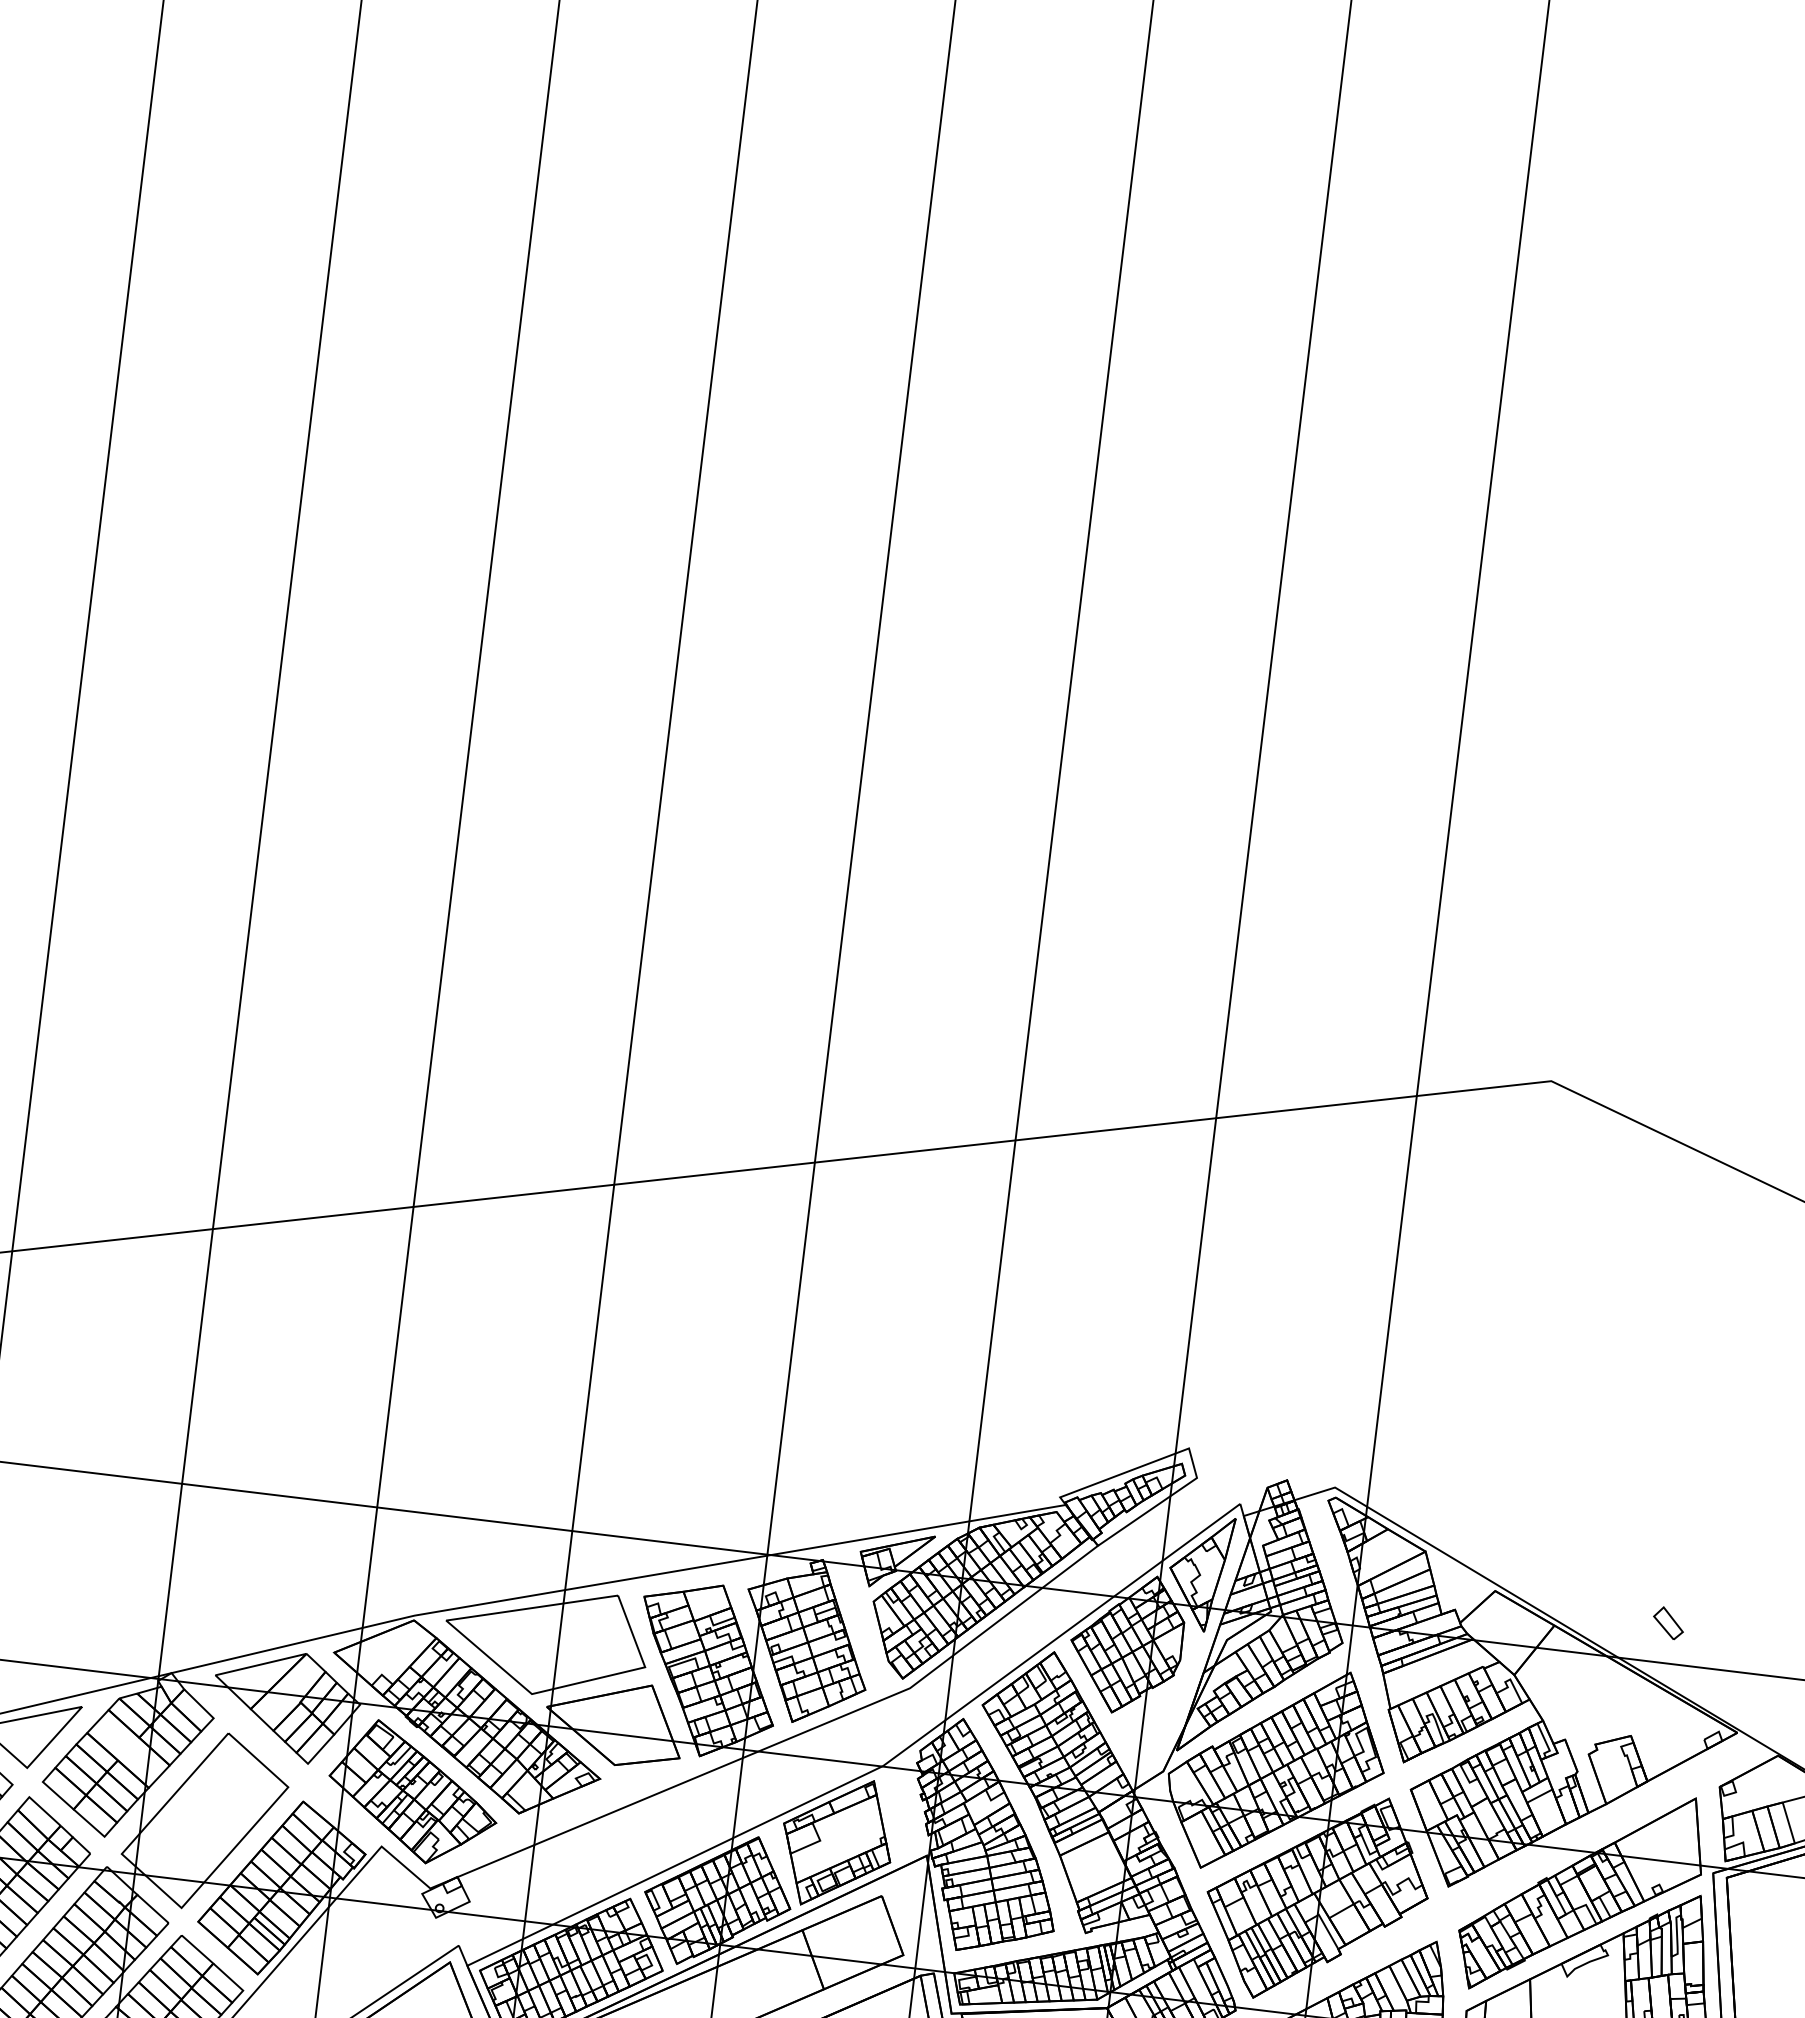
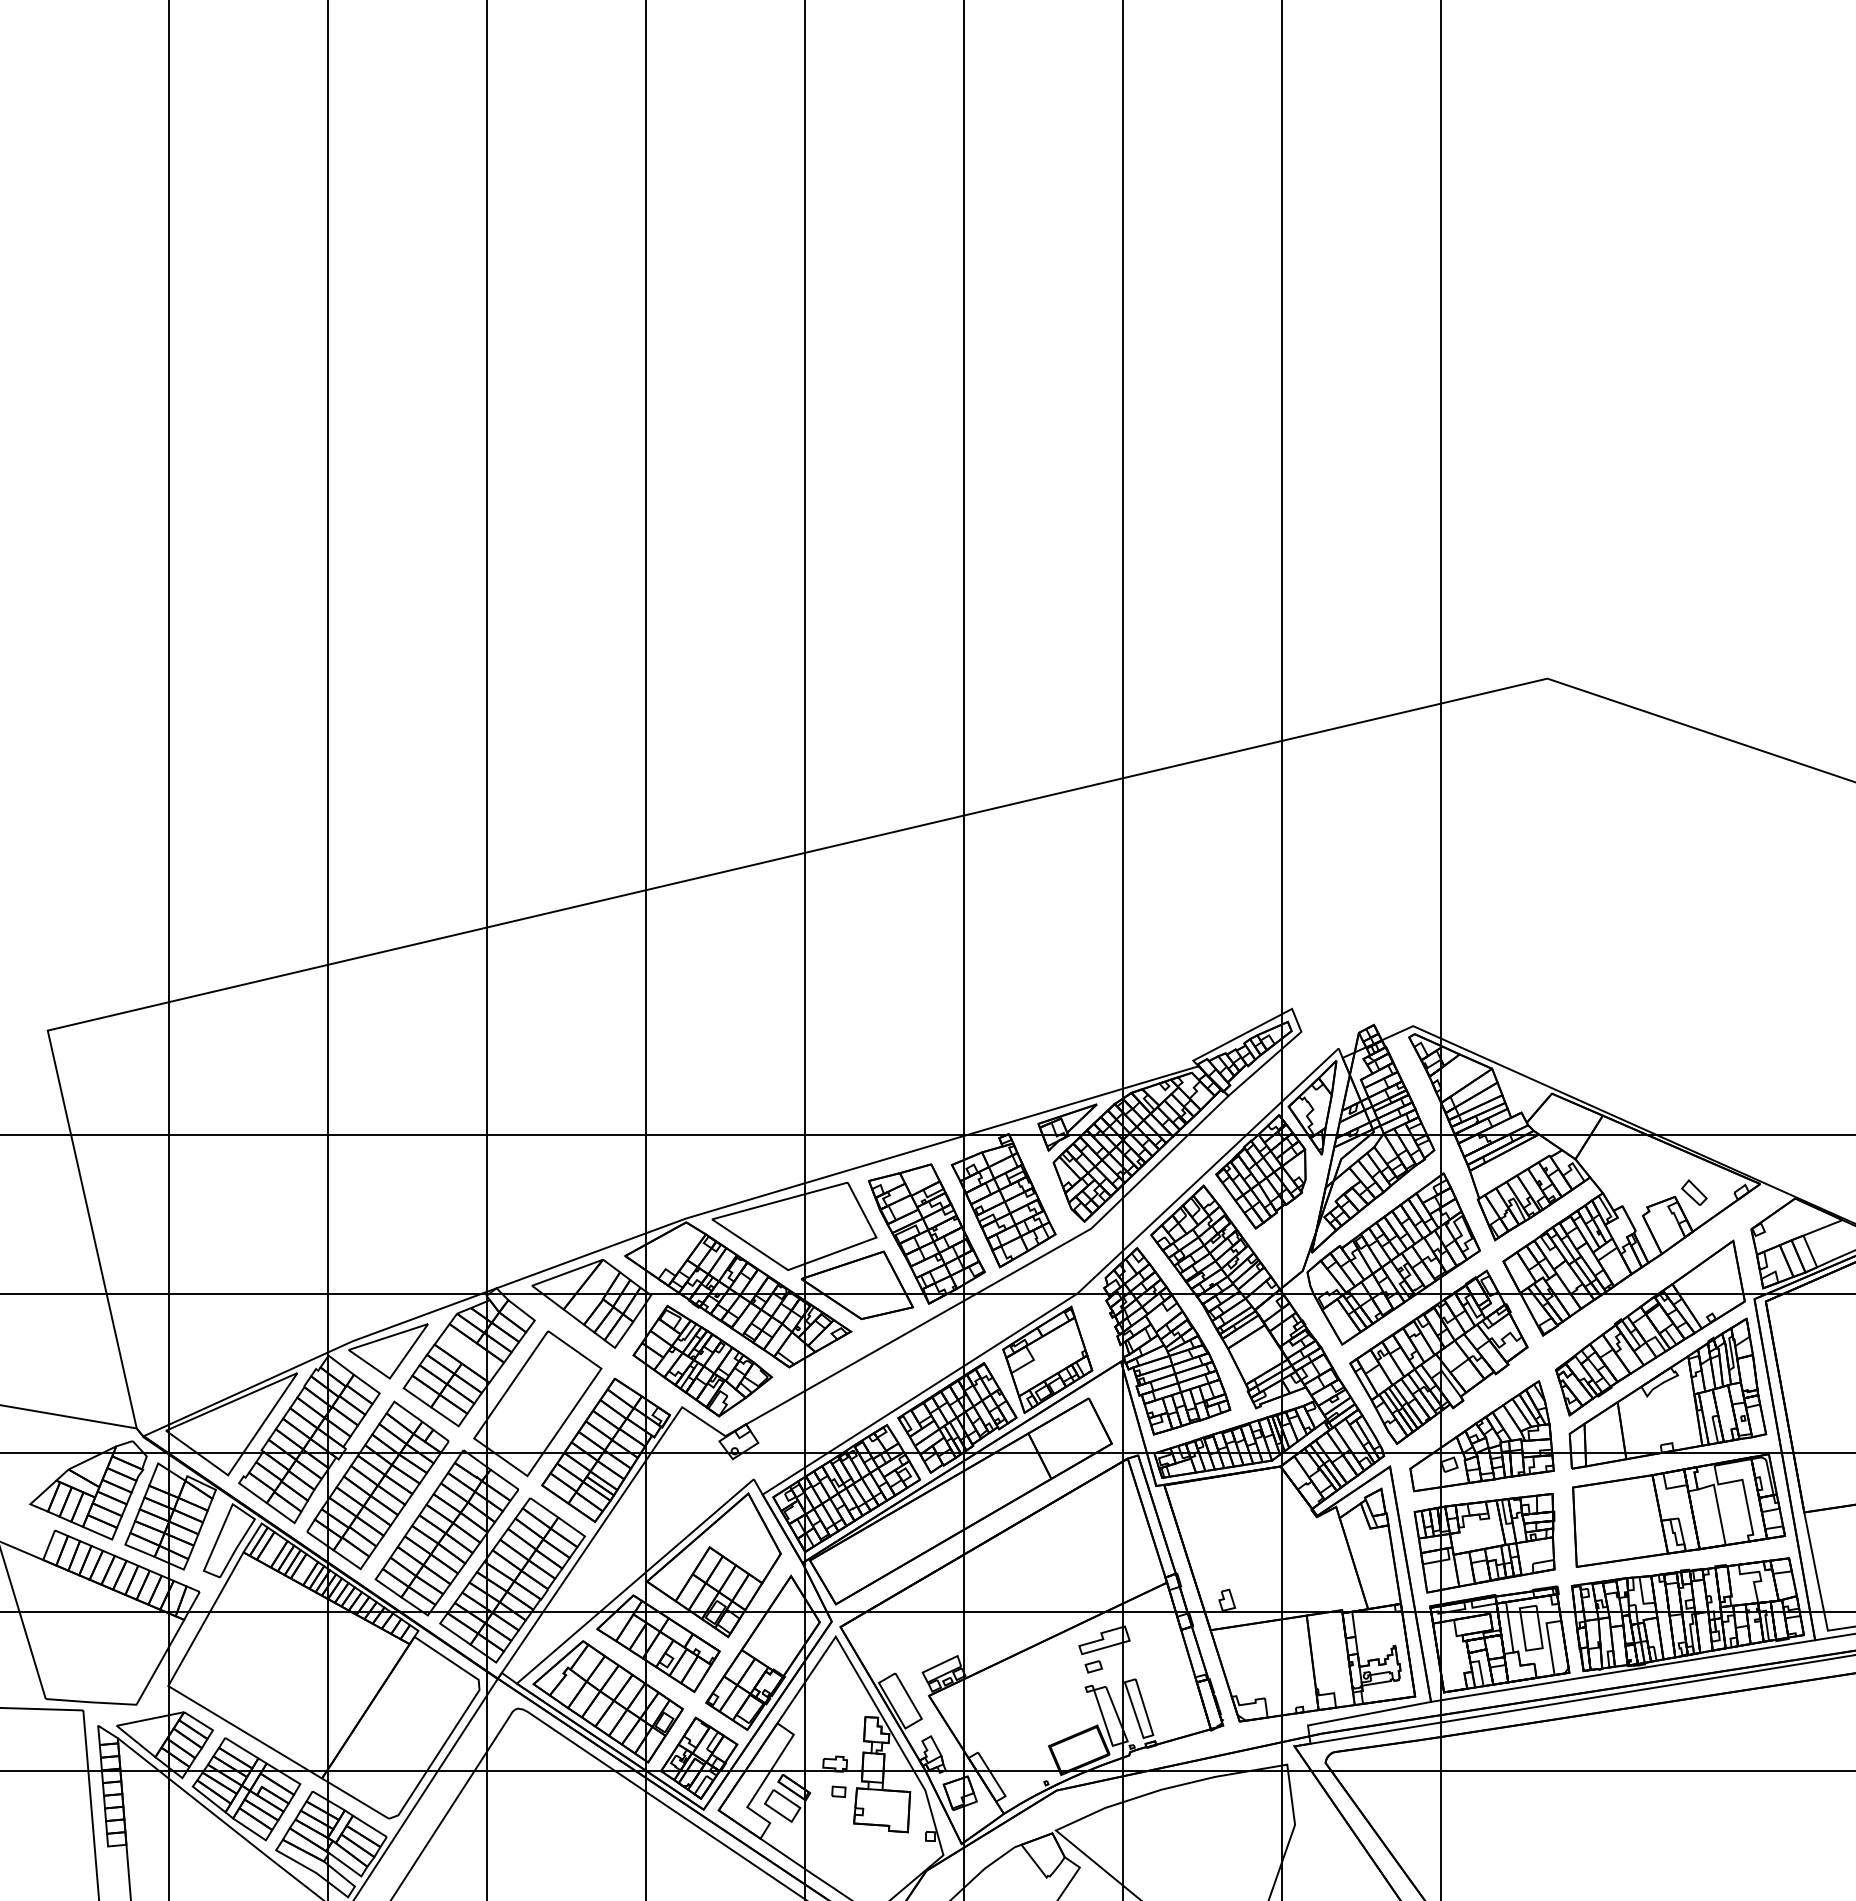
part: (1668, 1623) -> (1694, 1192), moved

